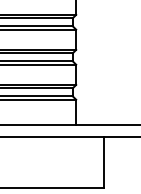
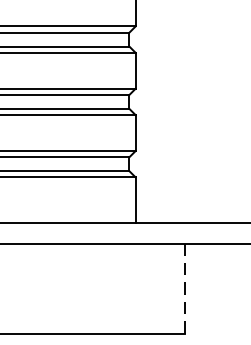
line: (103, 161) -> (184, 287), solid -> dashed

